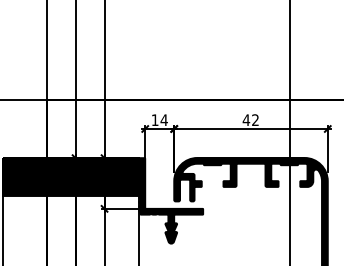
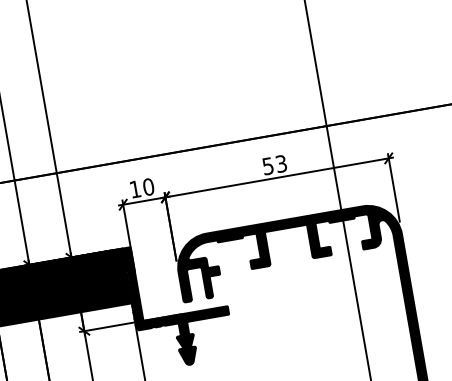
text: (163, 120) -> (147, 187), 14 -> 10
text: (250, 120) -> (274, 165), 42 -> 53

